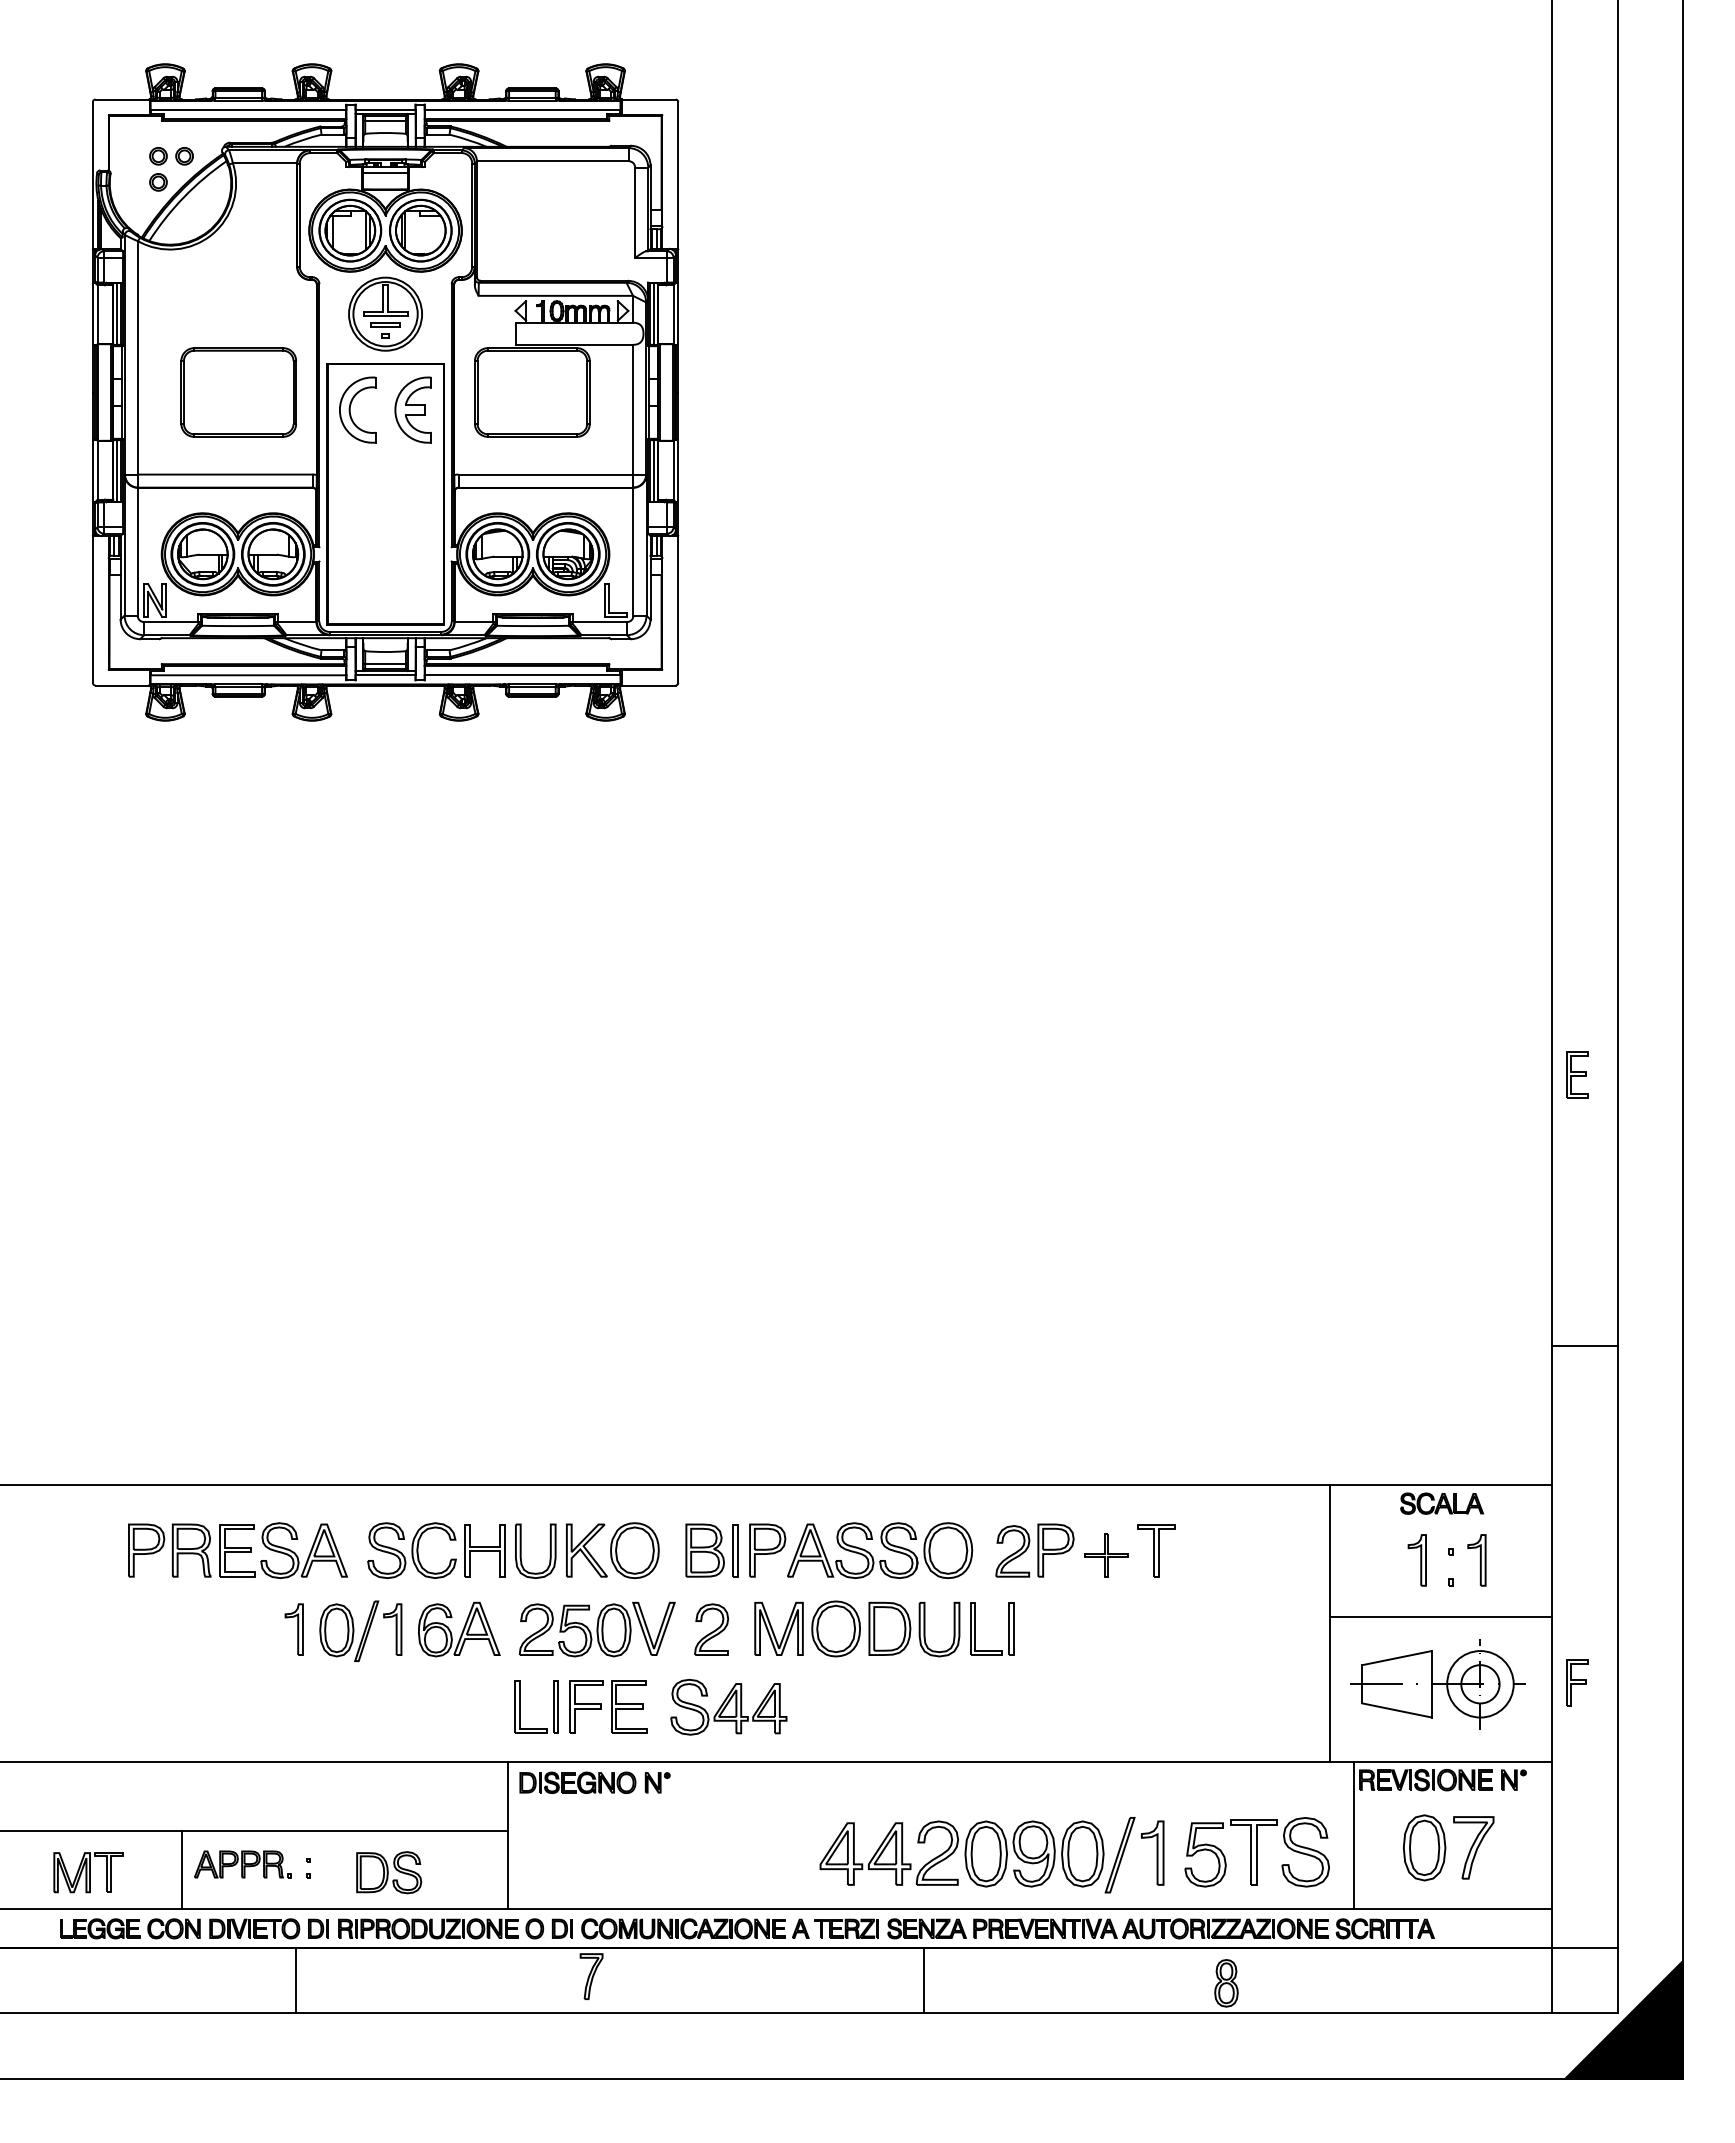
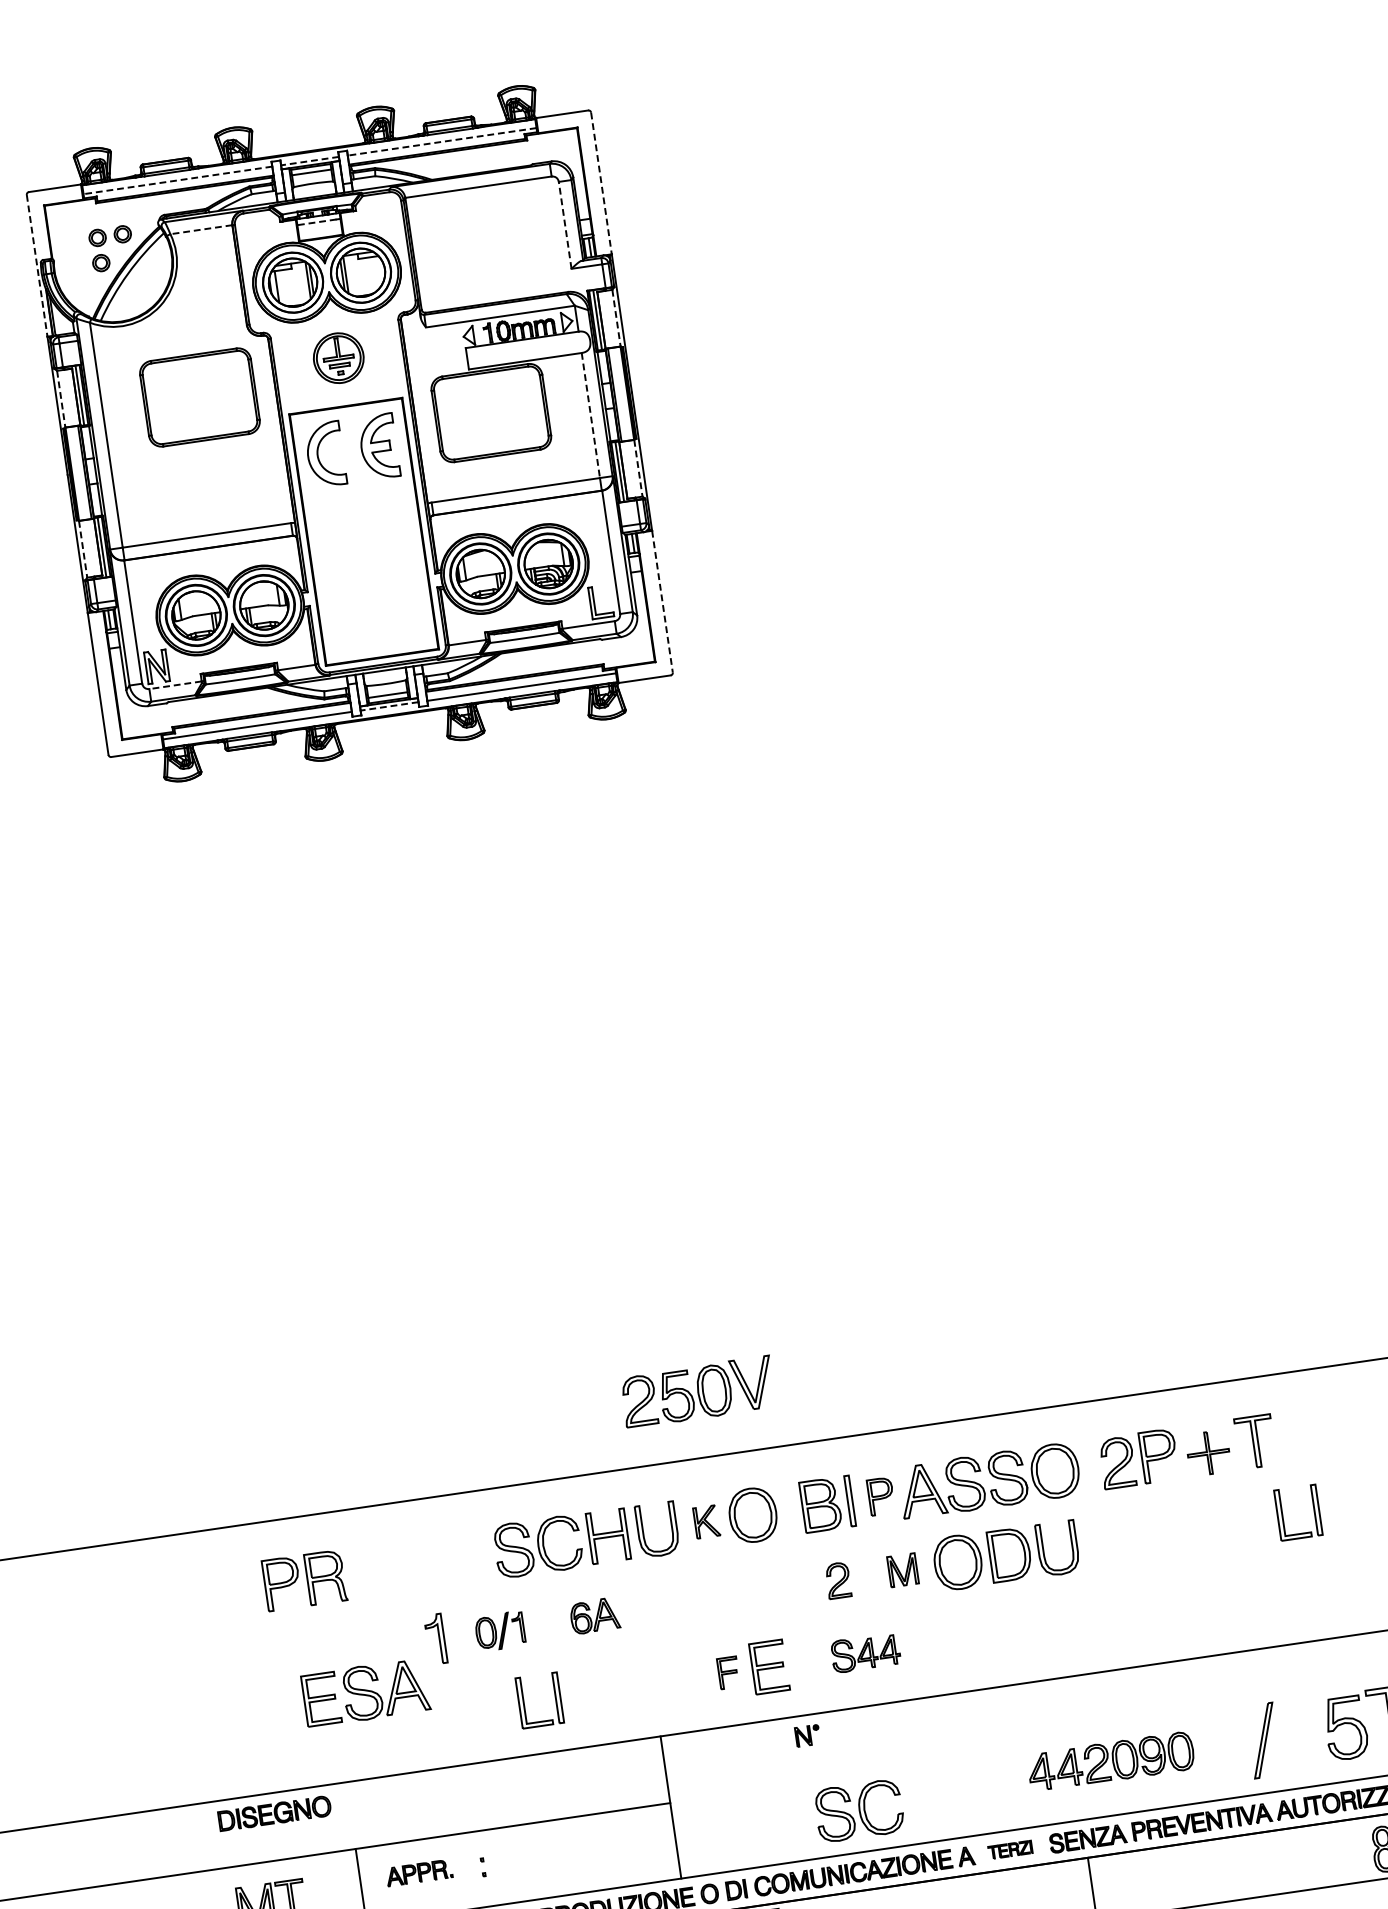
line: (248, 109) -> (177, 180), solid -> dashed
line: (385, 109) -> (309, 160), solid -> dashed
line: (522, 109) -> (442, 141), solid -> dashed
line: (264, 163) -> (200, 229), solid -> dashed
line: (383, 172) -> (316, 221), solid -> dashed
line: (92, 176) -> (36, 266), solid -> dashed
line: (678, 176) -> (601, 184), solid -> dashed
line: (635, 212) -> (565, 225), solid -> dashed
part: (385, 313) -> (338, 357), size x0.7
line: (97, 315) -> (61, 400), solid -> dashed
line: (673, 315) -> (616, 319), solid -> dashed
part: (238, 392) -> (199, 397), moved
line: (633, 409) -> (591, 415), solid -> dashed
line: (97, 470) -> (83, 549), solid -> dashed
line: (673, 470) -> (638, 468), solid -> dashed
line: (678, 609) -> (662, 601), solid -> dashed
line: (170, 622) -> (174, 685), solid -> dashed
line: (385, 675) -> (389, 706), solid -> dashed
part: (283, 1550) -> (366, 1692), moved
part: (586, 1550) -> (706, 1521), size x0.6
part: (767, 1550) -> (880, 1496), size x0.7
part: (778, 1628) -> (902, 1570), size x0.6
part: (1008, 1628) -> (1314, 1510), moved
part: (459, 1629) -> (595, 1615), size x0.6
part: (597, 1629) -> (698, 1392), moved
part: (711, 1629) -> (838, 1580), size x0.7
part: (360, 1630) -> (499, 1630), size x0.6
part: (520, 1706) -> (523, 1702), moved
part: (586, 1706) -> (728, 1672), size x0.6
part: (728, 1706) -> (865, 1652), size x0.6
part: (577, 1782) -> (274, 1813), moved
part: (1152, 1852) -> (1294, 1733), removed
part: (961, 1853) -> (1110, 1761), size x0.6
part: (242, 1864) -> (418, 1873), size x0.7
part: (698, 1866) -> (858, 1810), added
part: (389, 1872) -> (561, 1860), removed
part: (846, 1928) -> (1010, 1849), size x0.7

